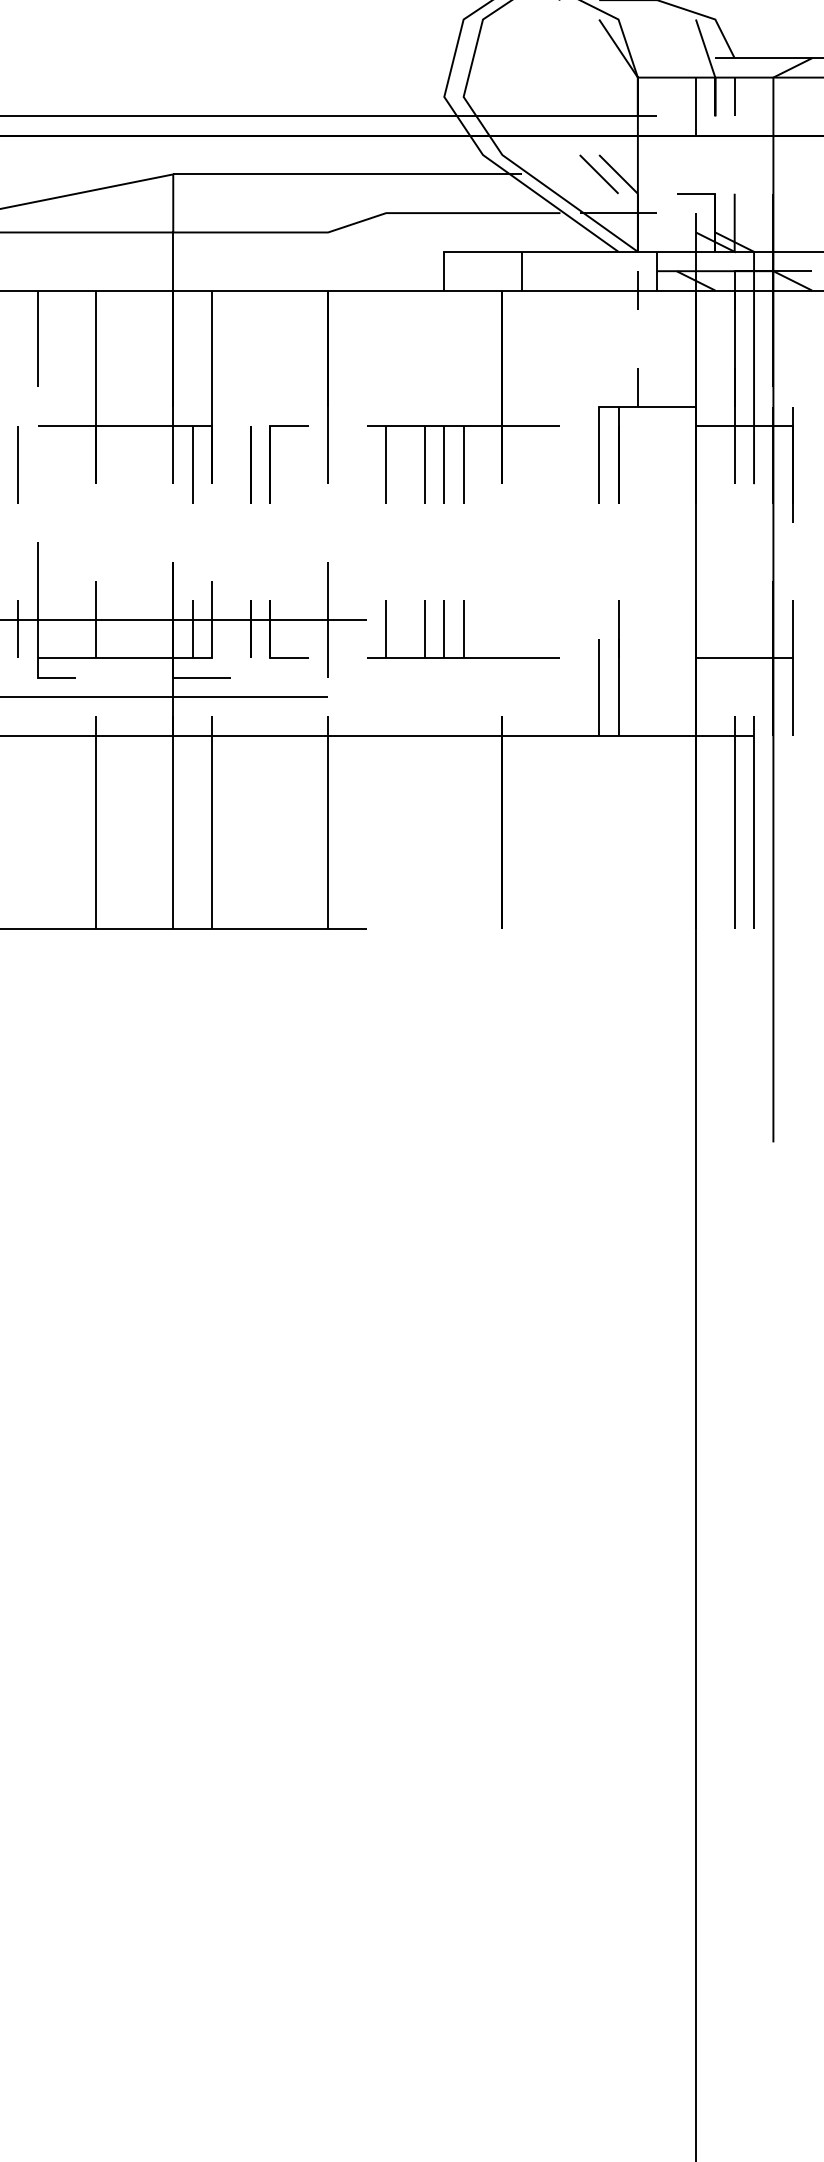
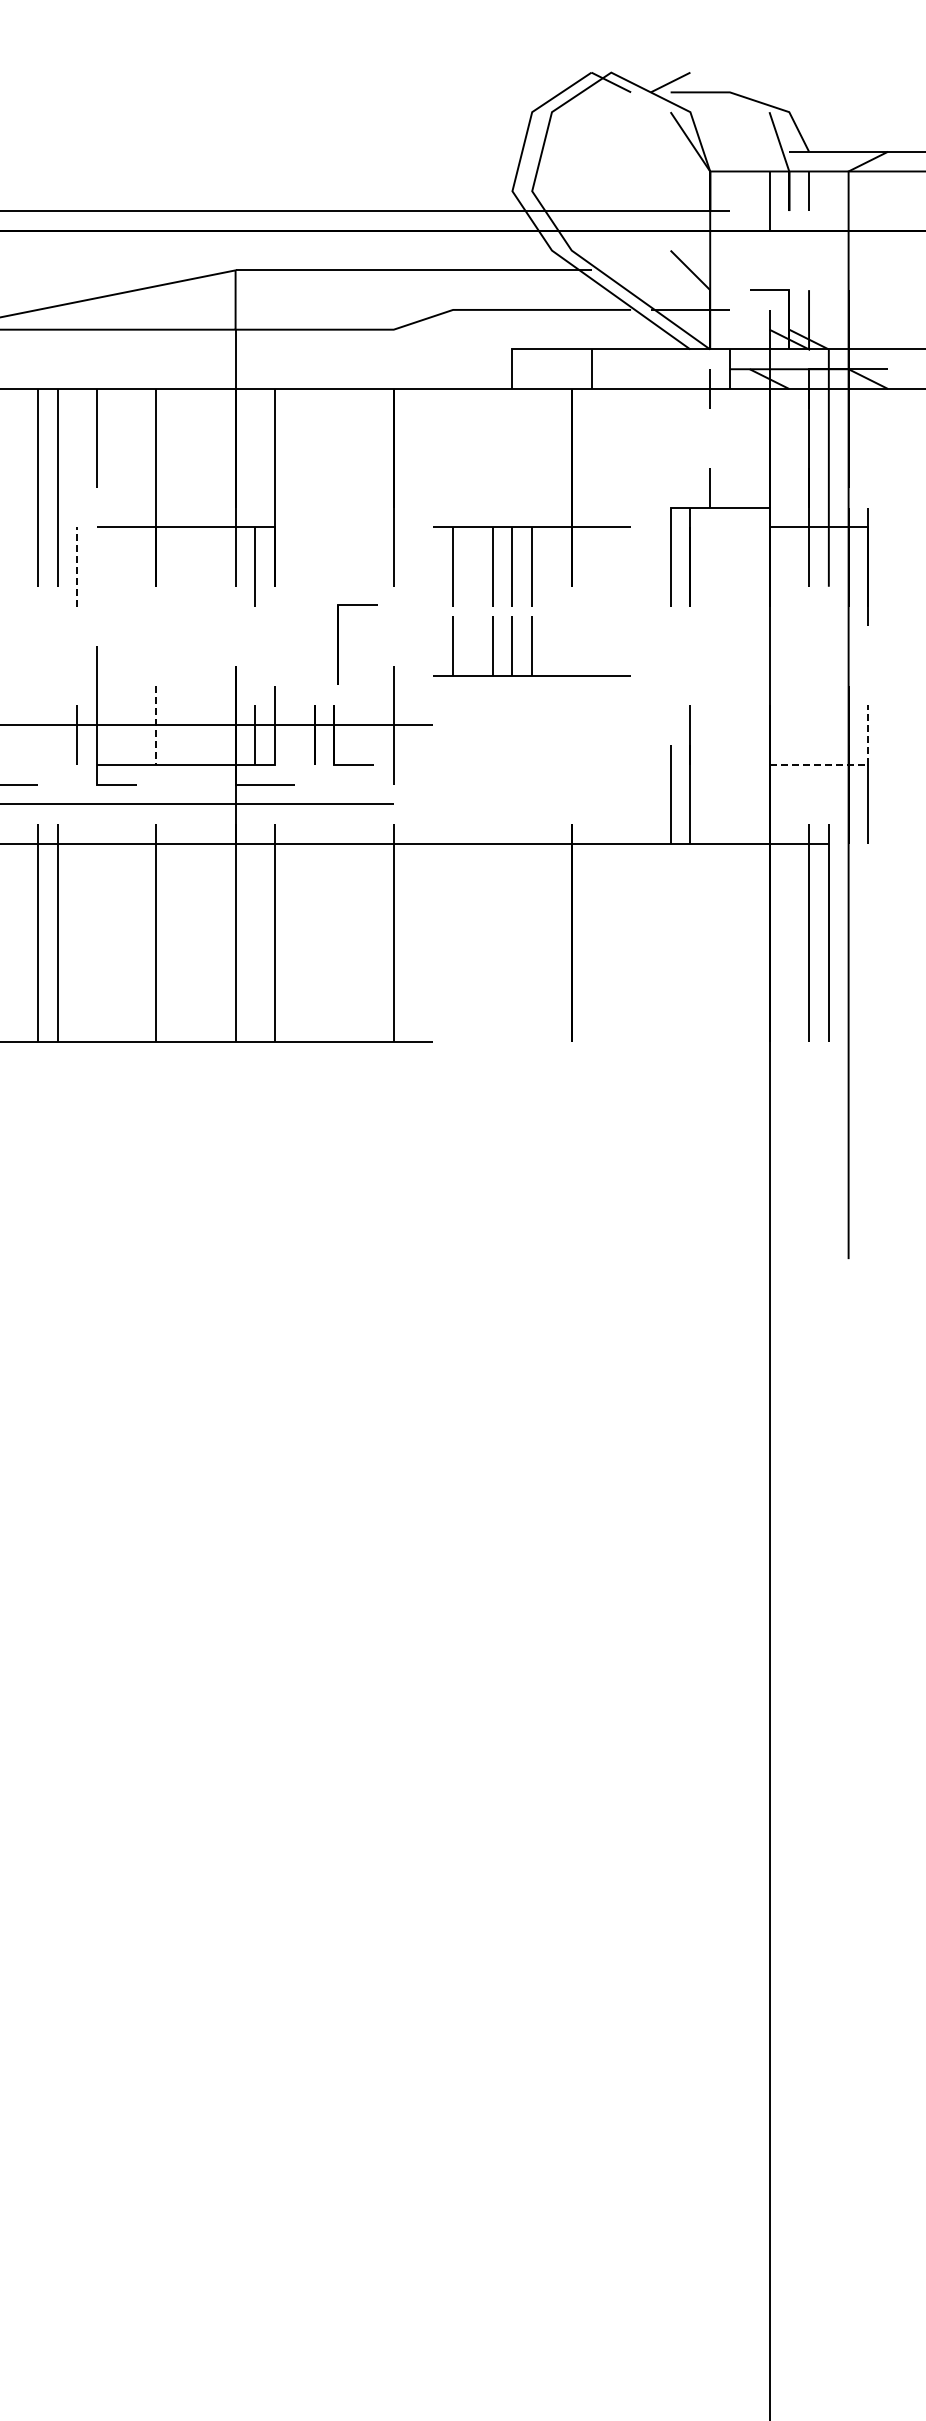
line: (599, 174) -> (670, 270), removed
line: (18, 464) -> (77, 566), solid -> dashed
line: (250, 464) -> (314, 566), removed
curve: (270, 464) -> (338, 644), moved
line: (95, 619) -> (156, 725), solid -> dashed
part: (462, 629) -> (531, 646), moved
line: (774, 658) -> (849, 764), solid -> dashed

